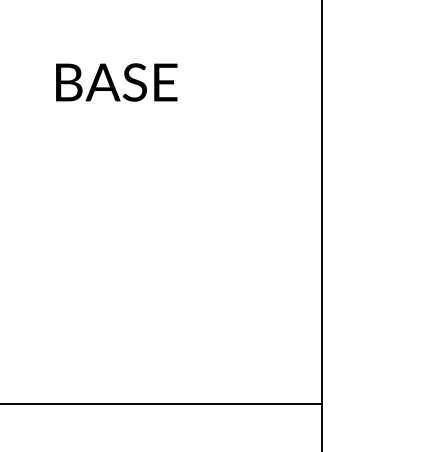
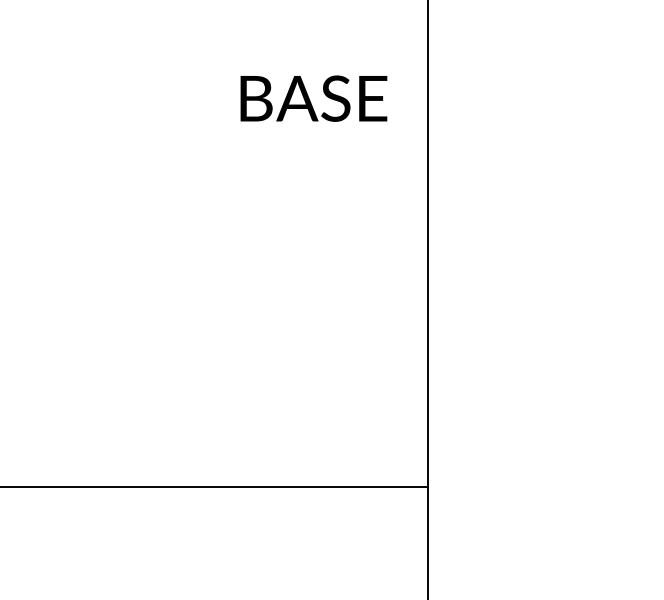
text: (116, 82) -> (313, 98), moved

